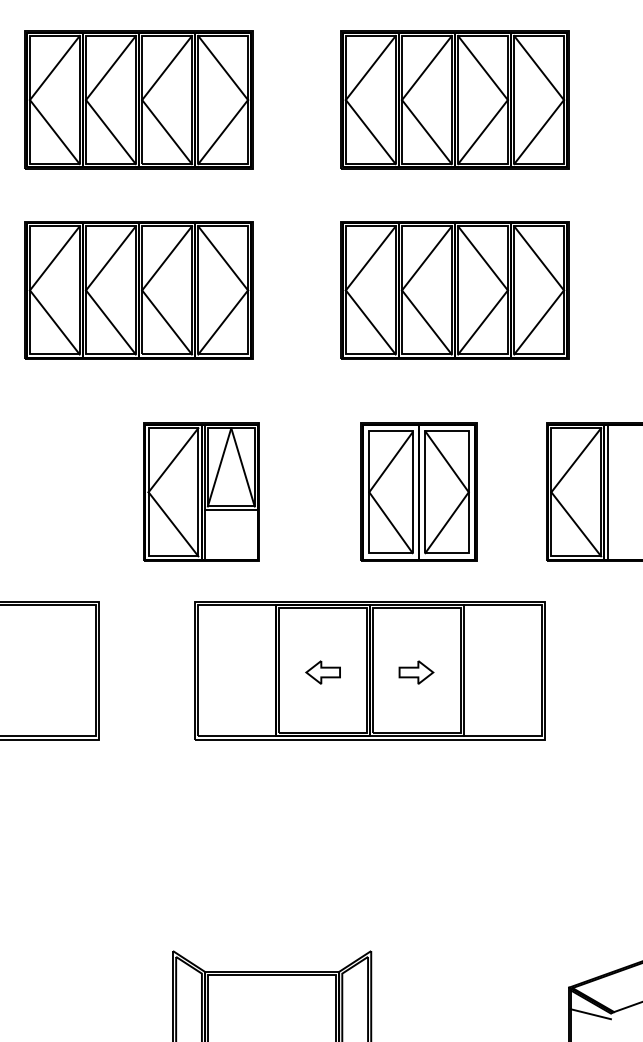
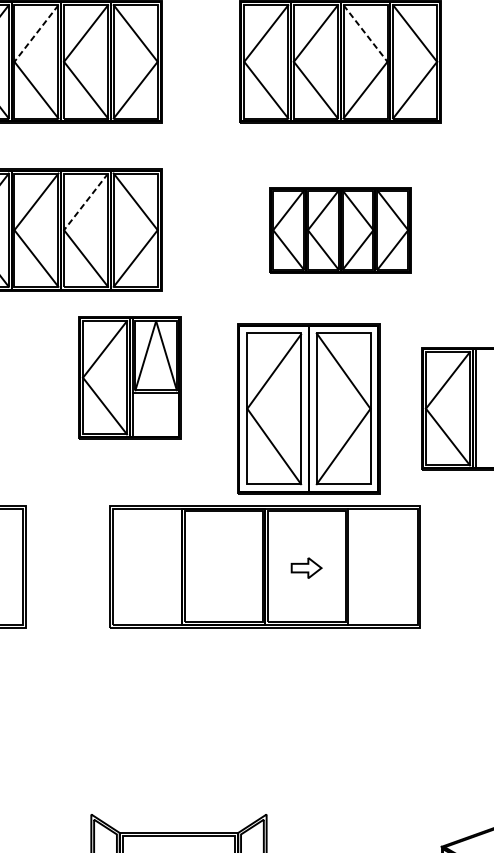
line: (110, 68) -> (36, 33), solid -> dashed
line: (483, 68) -> (365, 33), solid -> dashed
line: (167, 258) -> (86, 201), solid -> dashed
part: (454, 290) -> (340, 230), size x0.7
part: (201, 491) -> (129, 377), moved
part: (418, 491) -> (308, 408), size x1.4
part: (322, 672) -> (223, 568), removed

